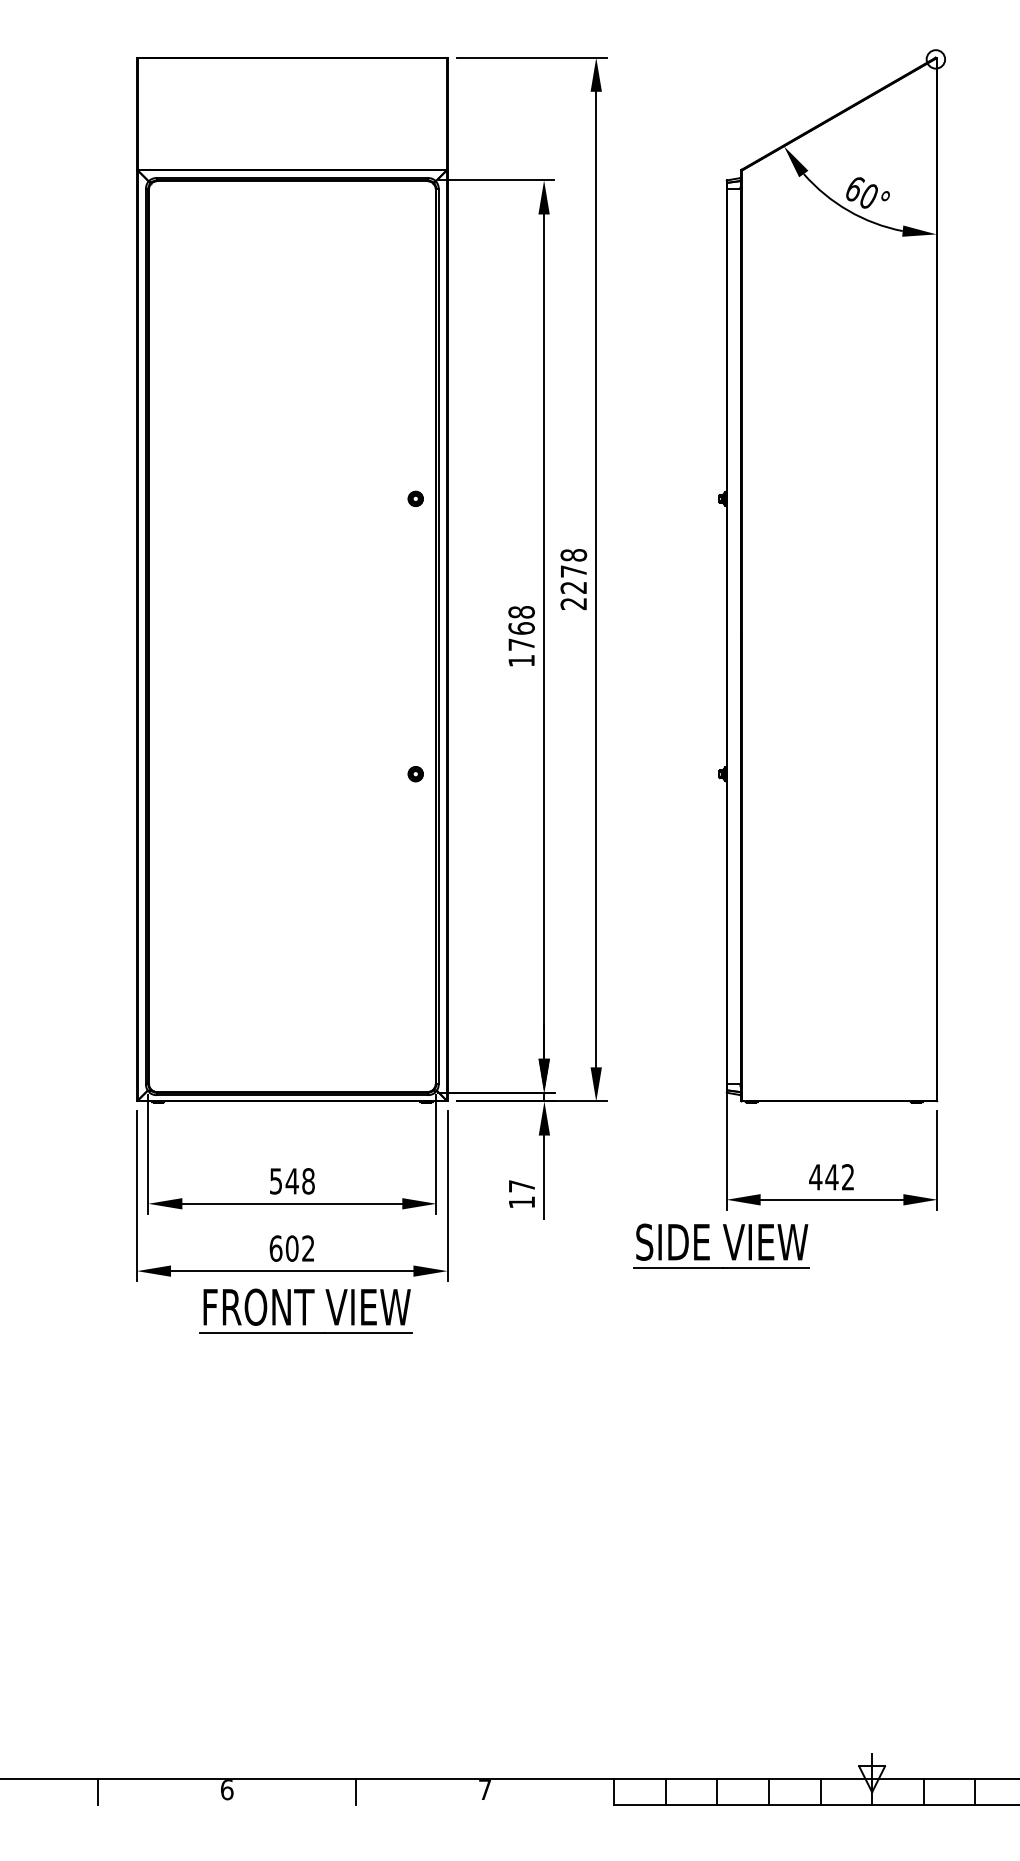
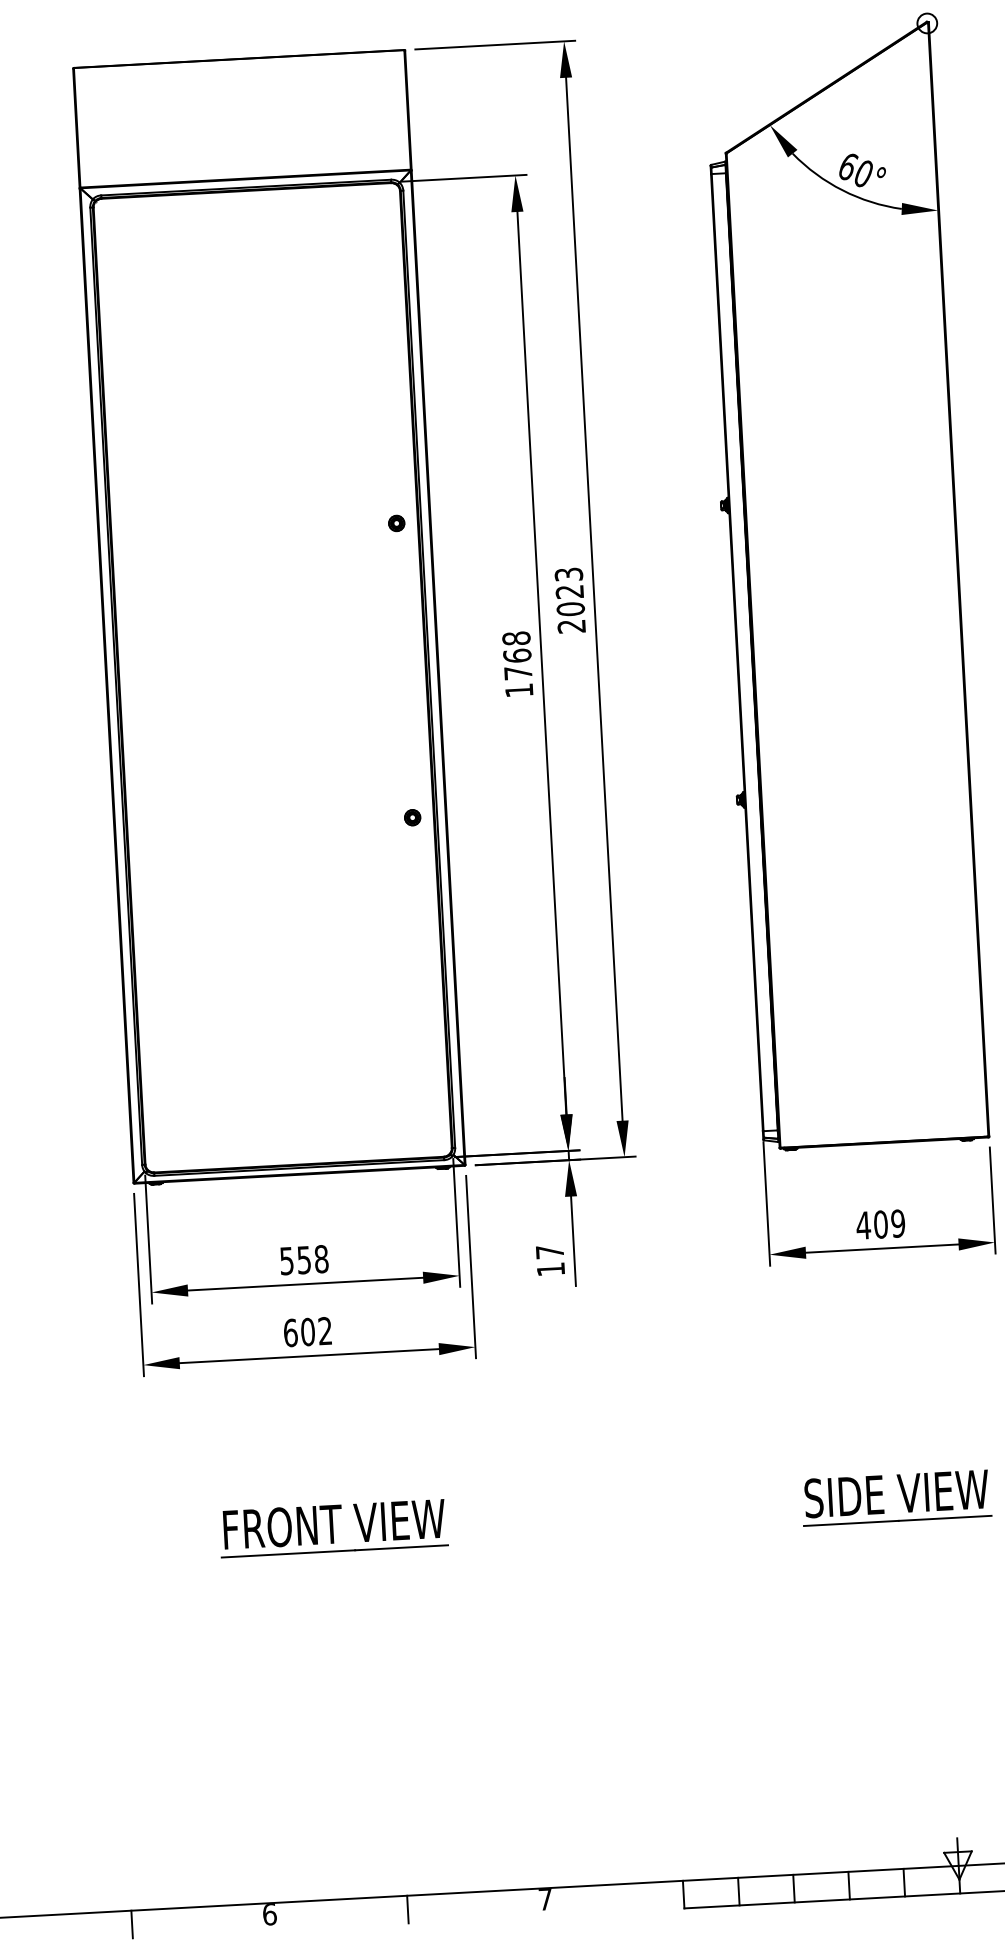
text: (573, 571) -> (569, 591), 2278 -> 2023
text: (839, 1177) -> (888, 1224), 442 -> 409
text: (291, 1181) -> (303, 1260), 548 -> 558
part: (727, 1243) -> (902, 1494), moved
part: (305, 1310) -> (332, 1527), moved

